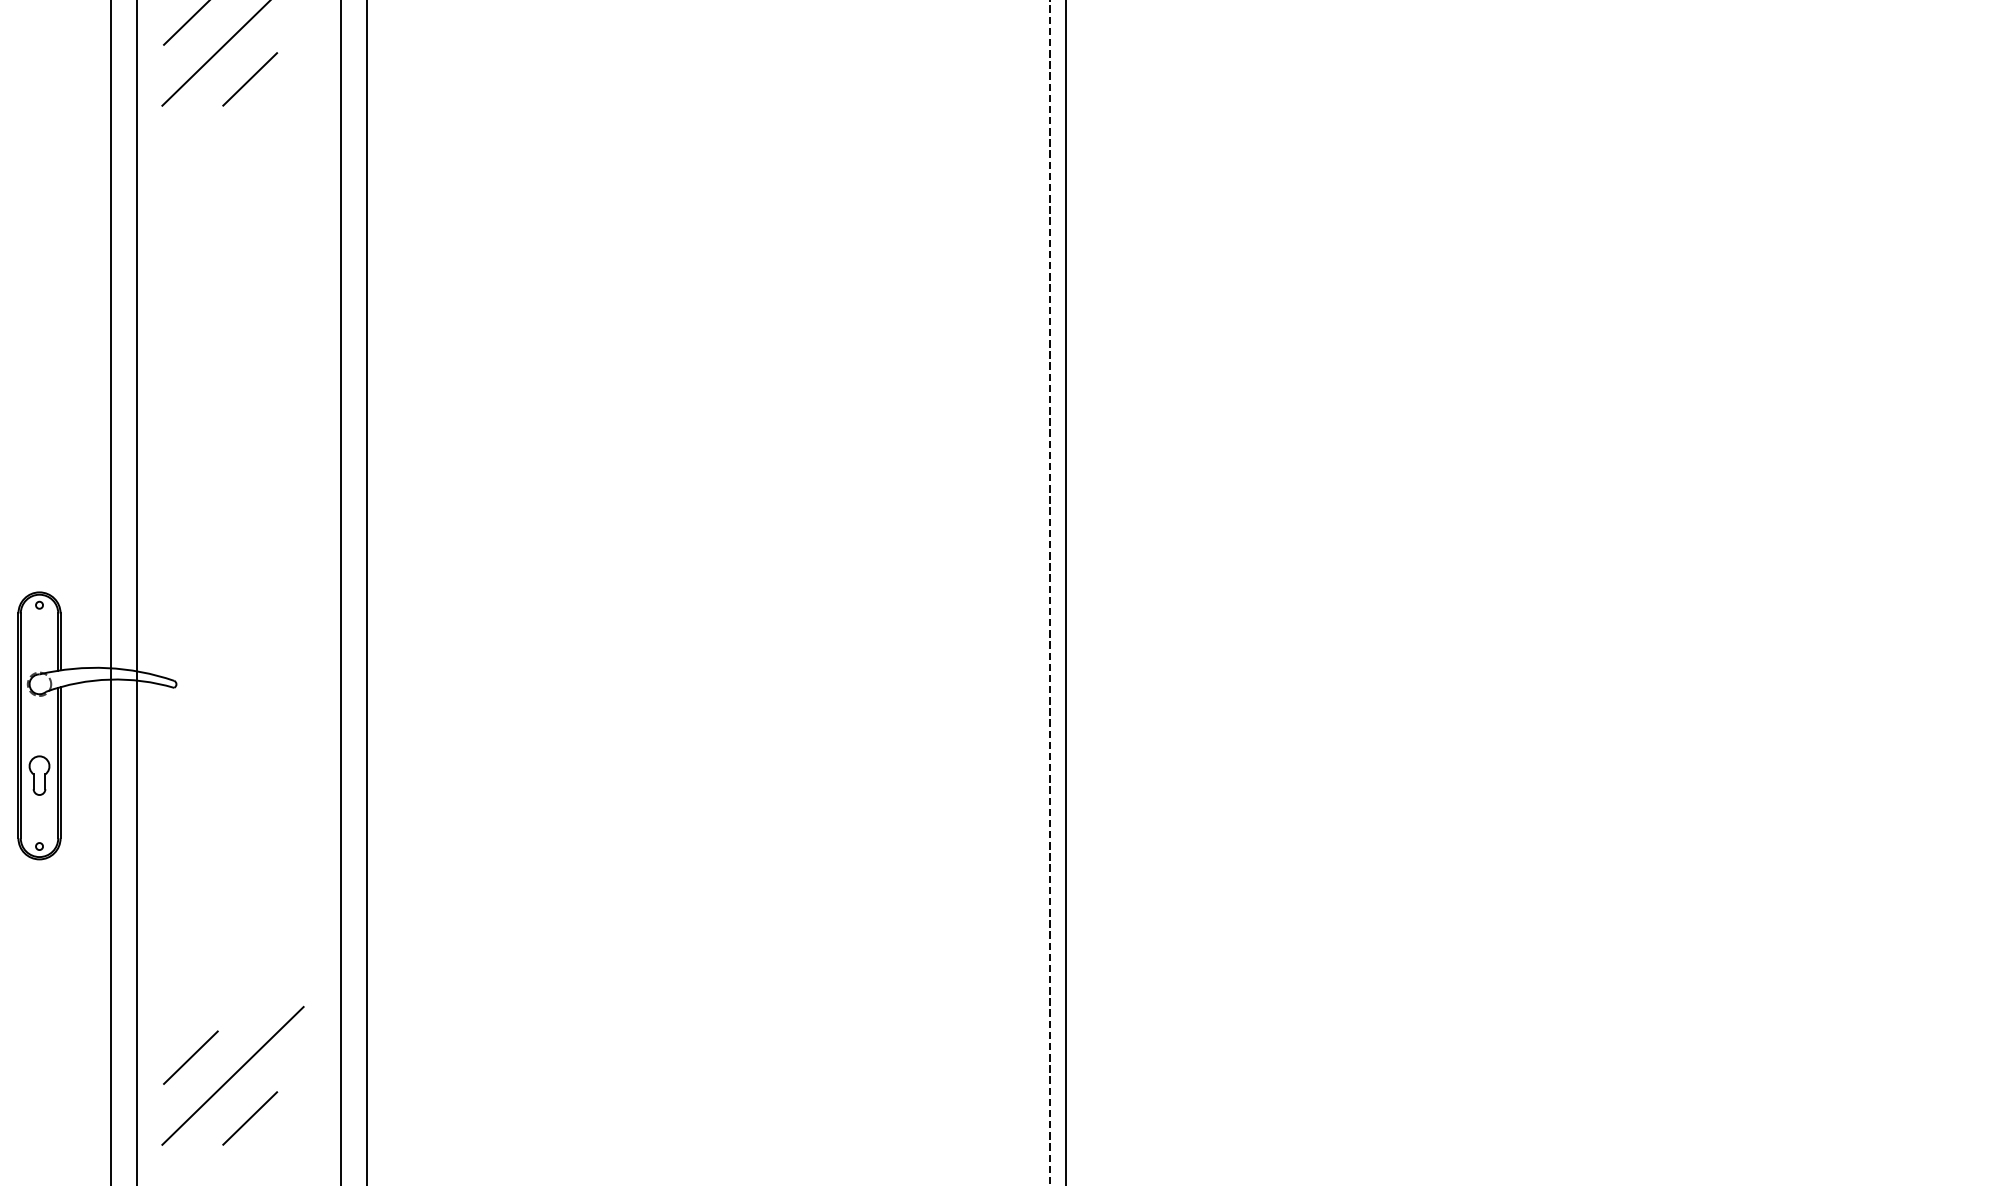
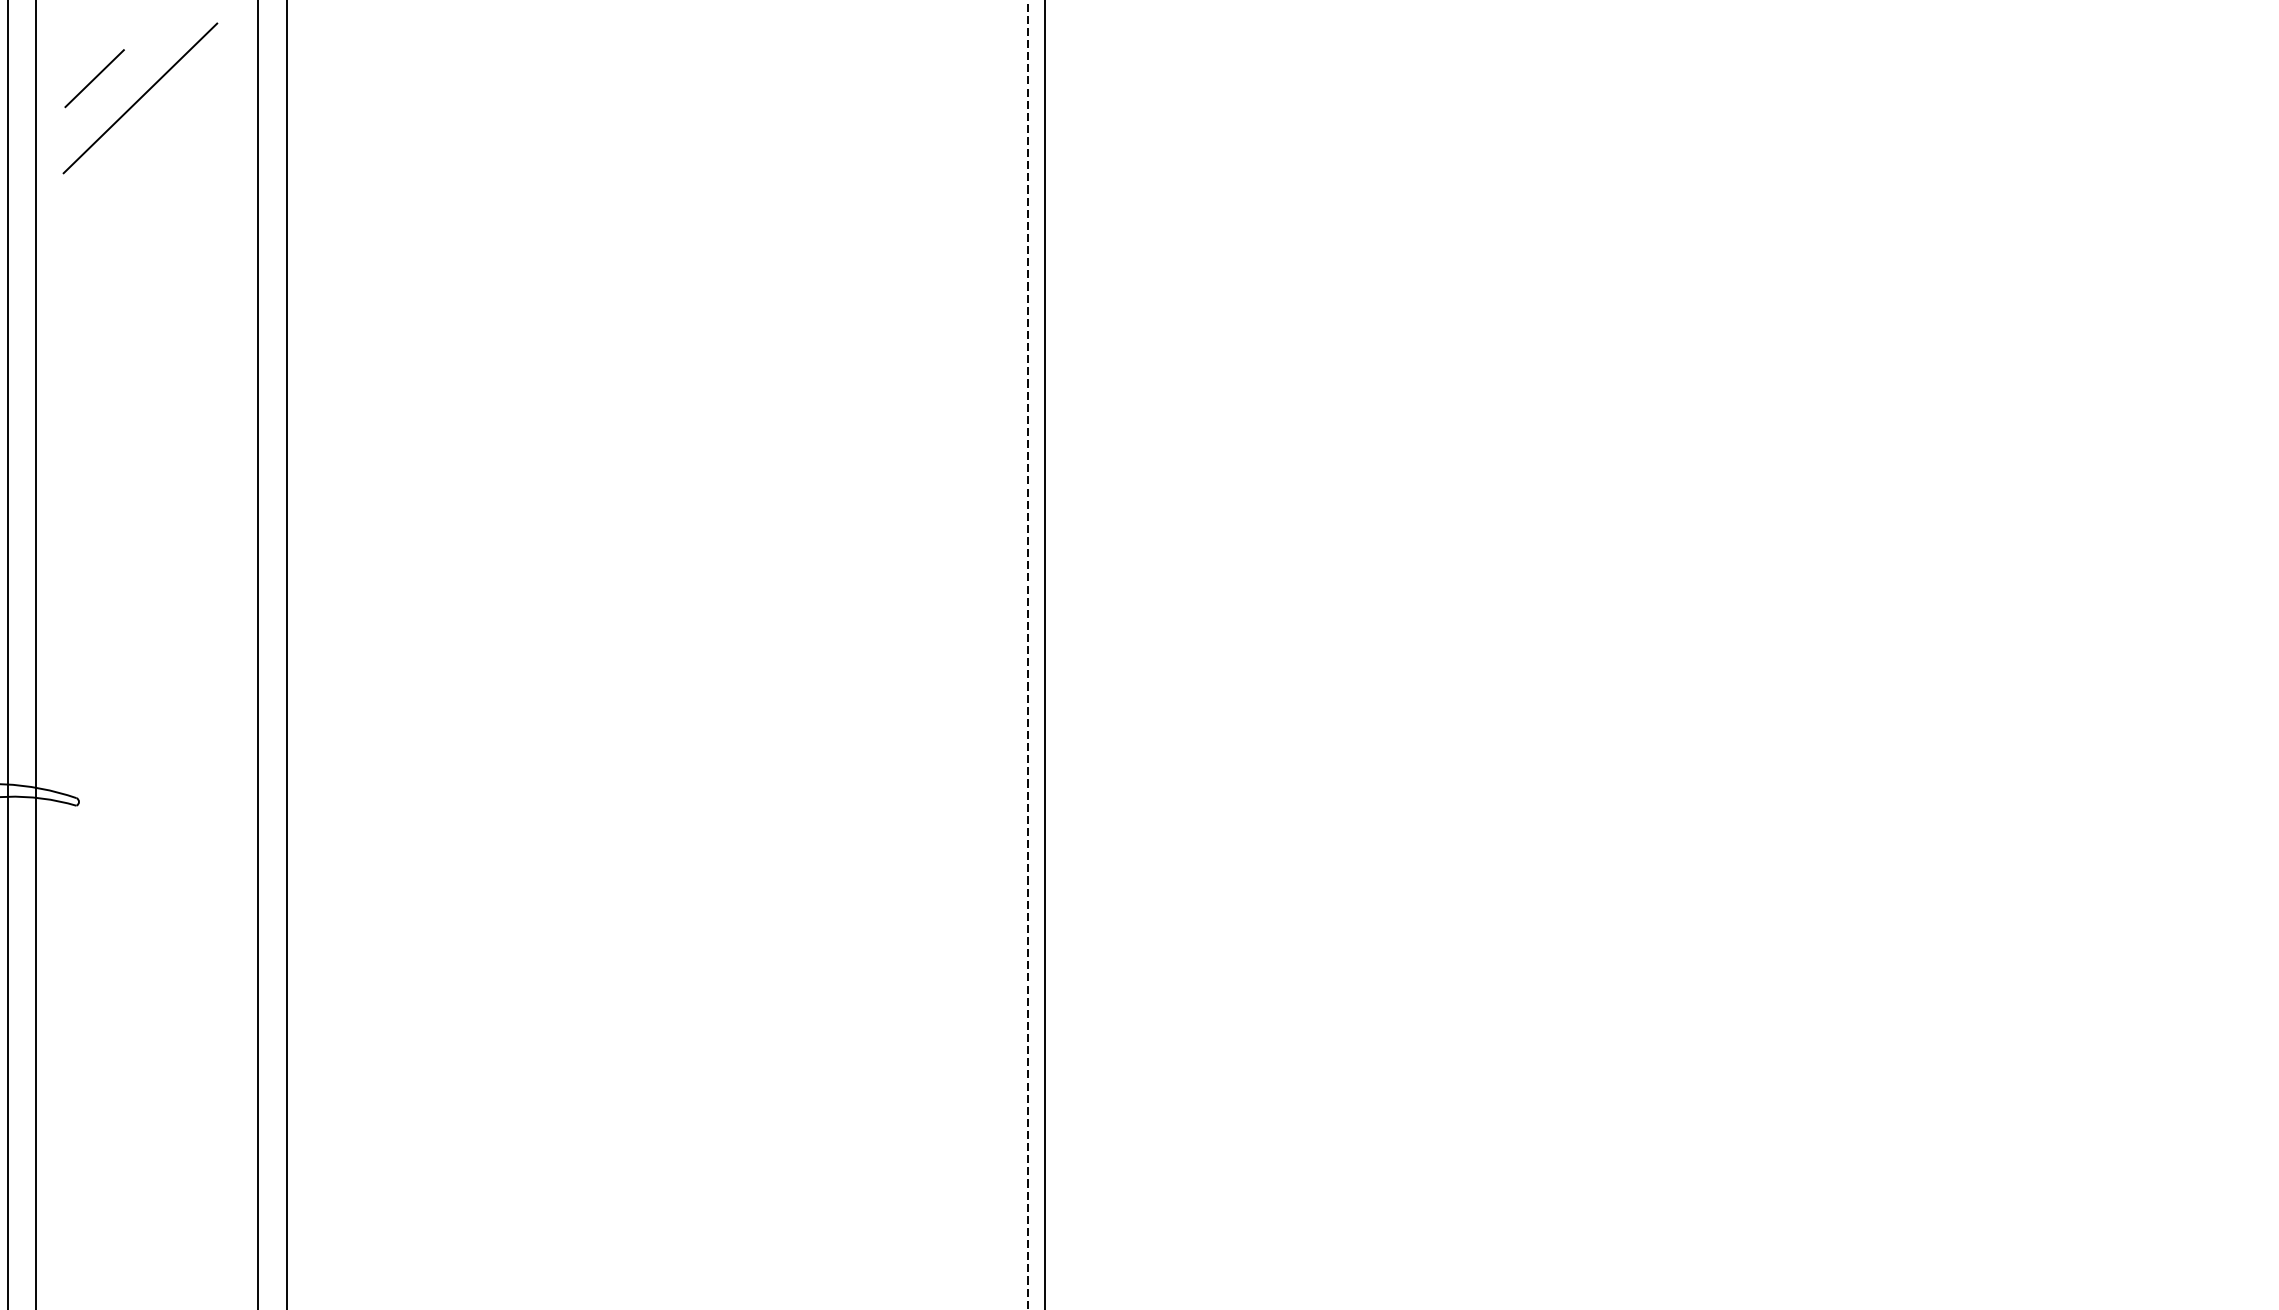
line: (249, 79) -> (158, 144), removed
line: (190, 1057) -> (94, 1207), removed
line: (233, 1075) -> (140, 1227), removed
line: (249, 1118) -> (158, 1273), removed

